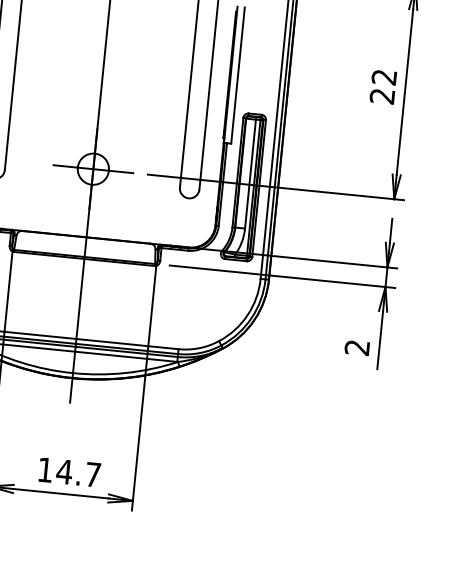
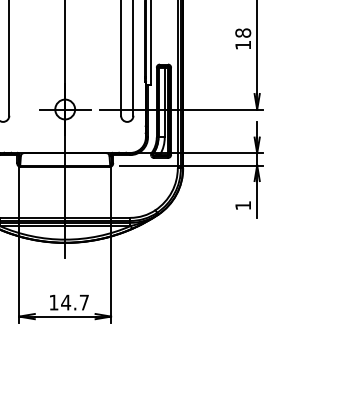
text: (383, 85) -> (243, 38), 22 -> 18
text: (356, 347) -> (242, 205), 2 -> 1

